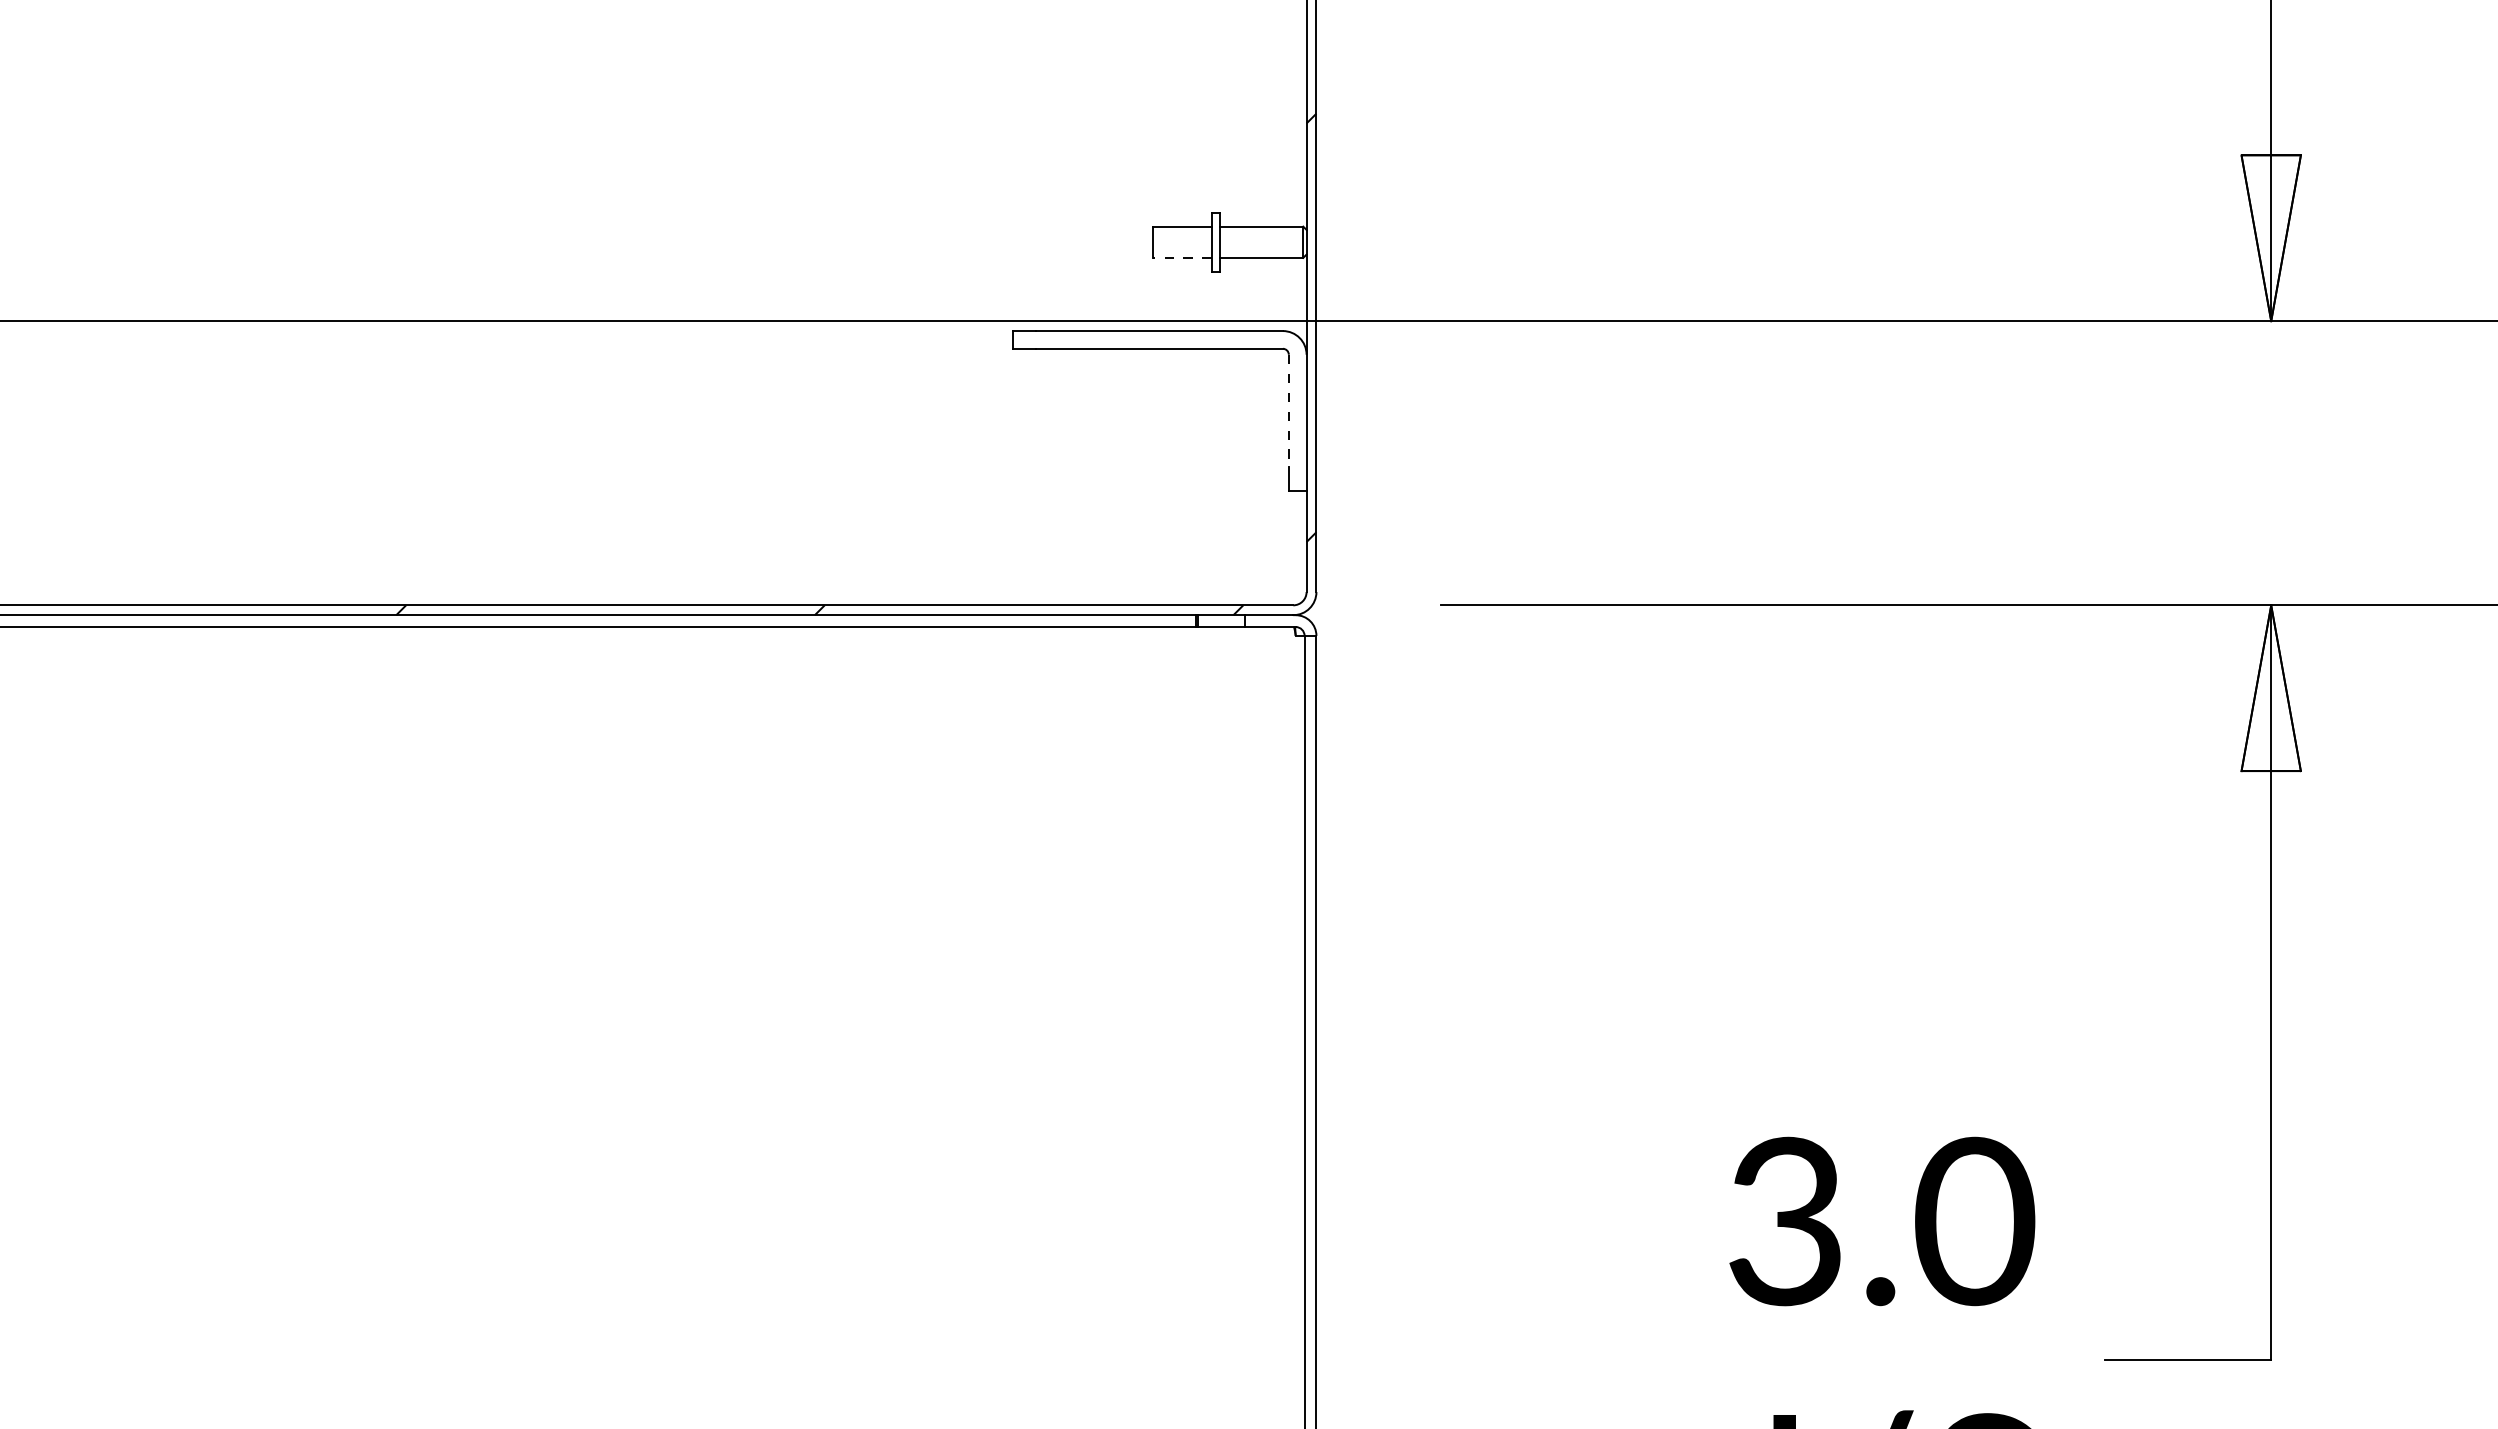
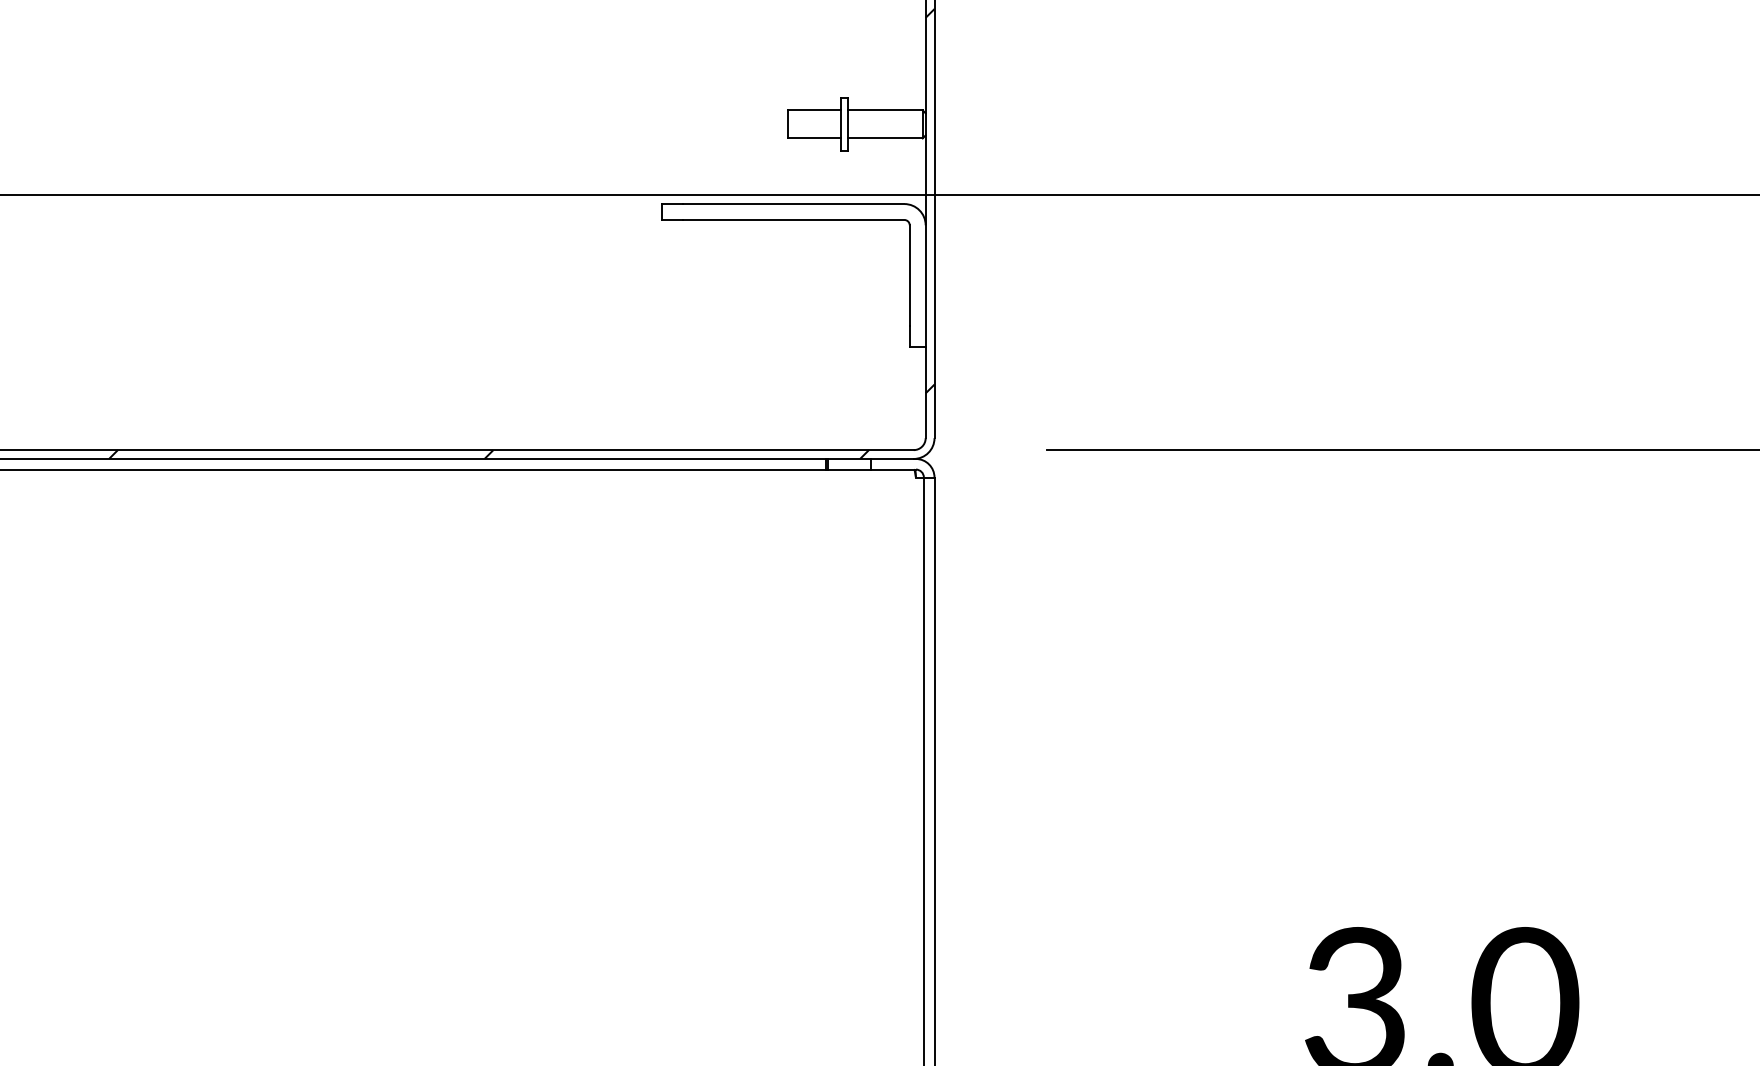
line: (1182, 257) -> (814, 138), dashed -> solid
line: (1288, 411) -> (909, 276), dashed -> solid

